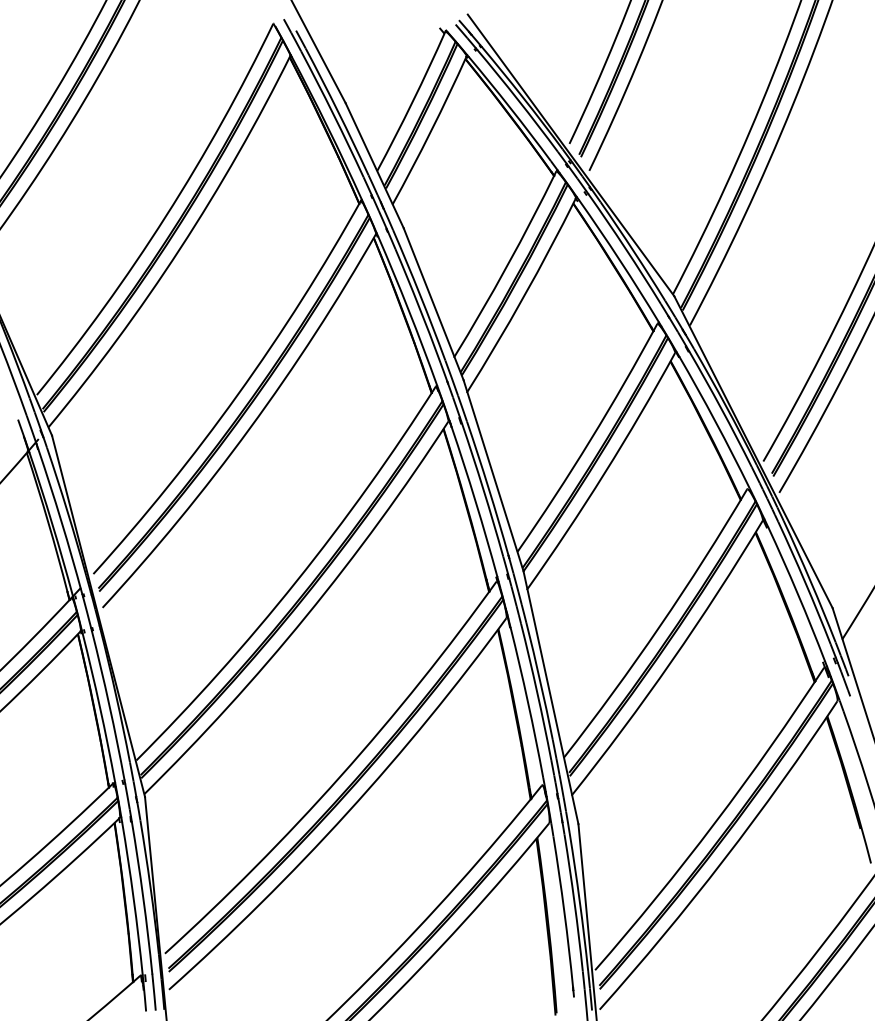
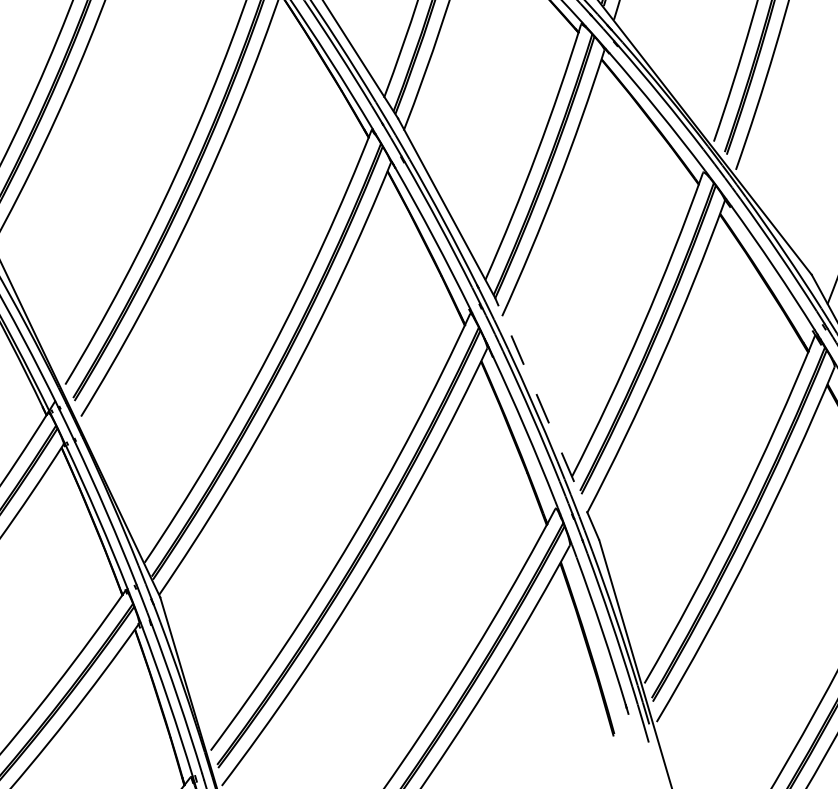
line: (550, 697) -> (546, 419), solid -> dashed

